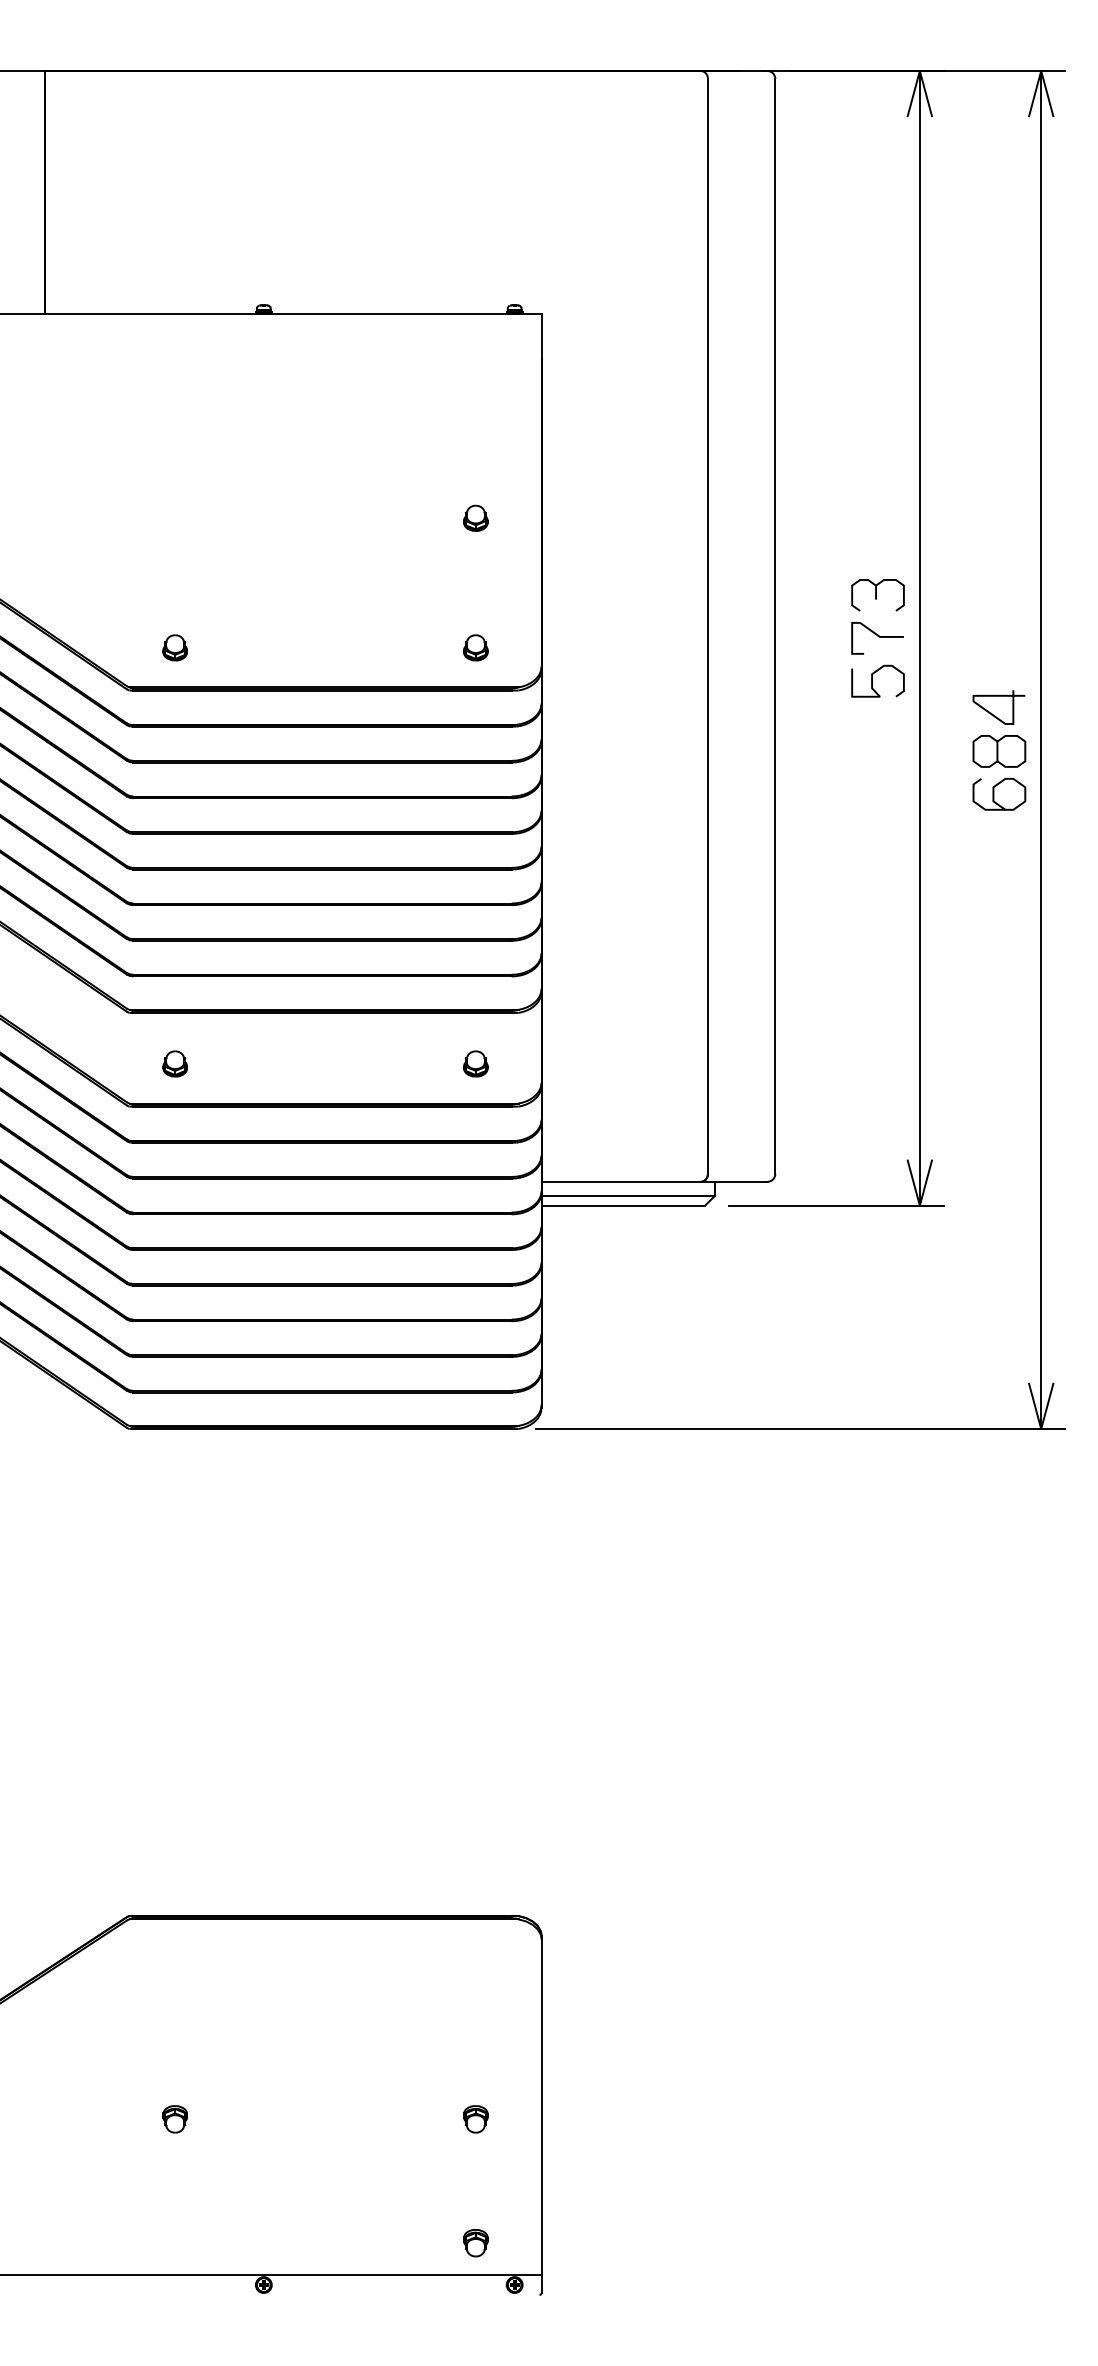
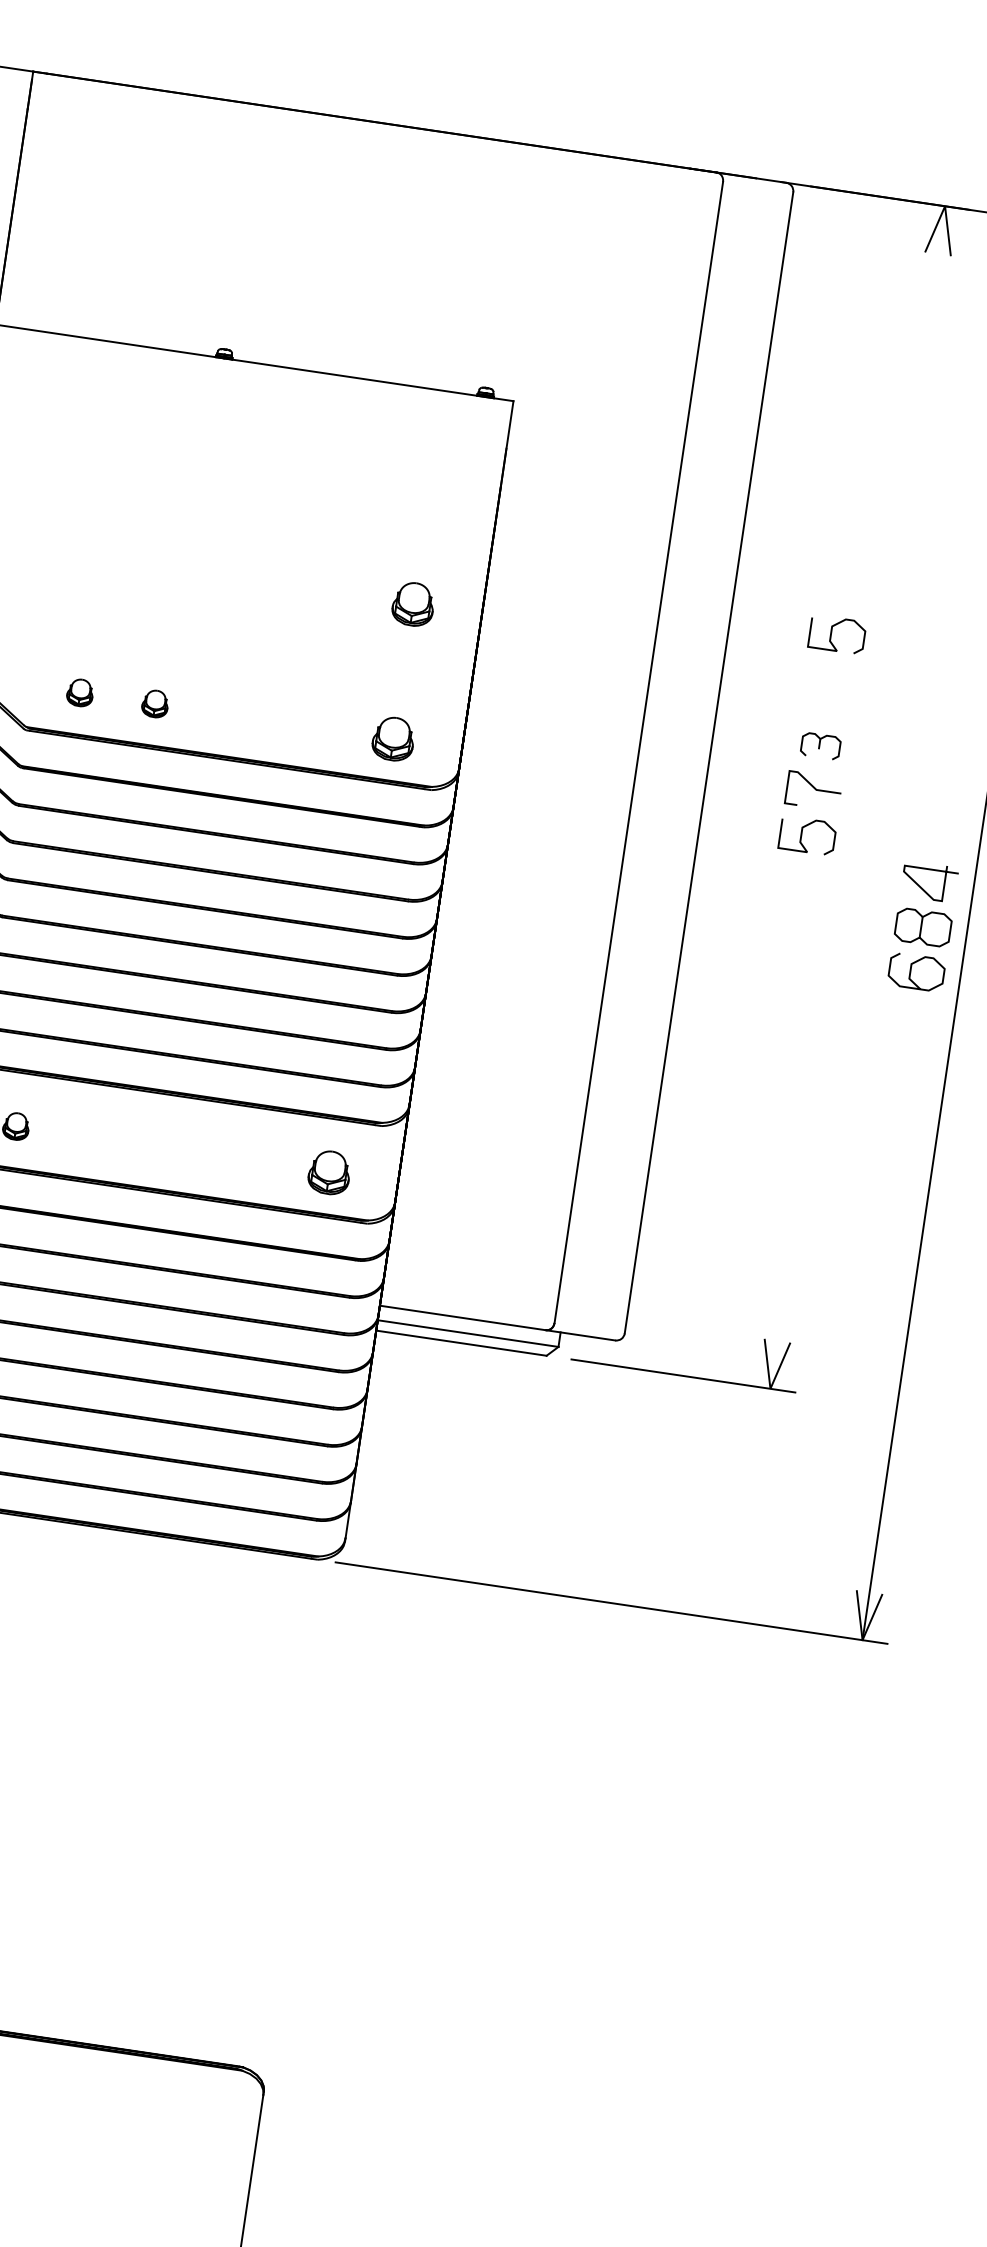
curve: (872, 487) -> (831, 633), added
part: (475, 517) -> (413, 603), size x1.6
part: (877, 595) -> (820, 746), size x0.7
line: (919, 637) -> (857, 796), removed
part: (246, 647) -> (154, 703), added
part: (475, 647) -> (393, 738), size x1.6
part: (475, 1063) -> (329, 1172), size x1.6

